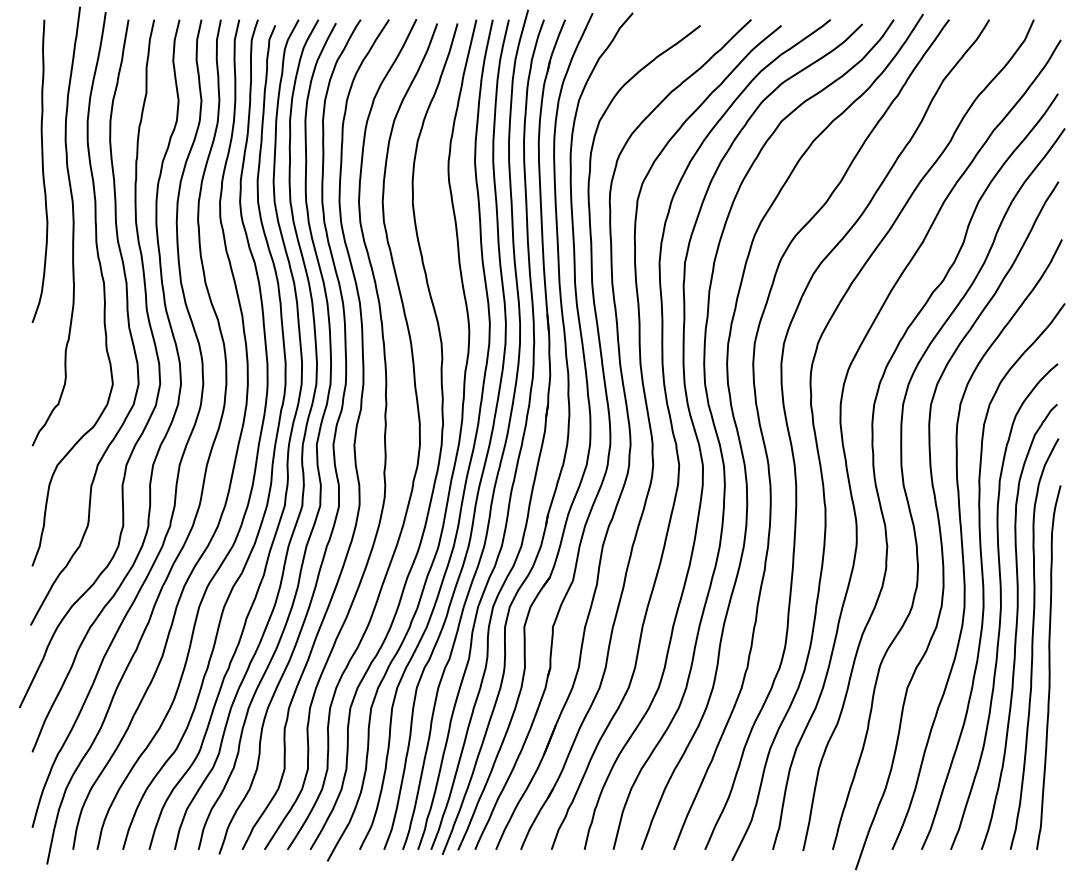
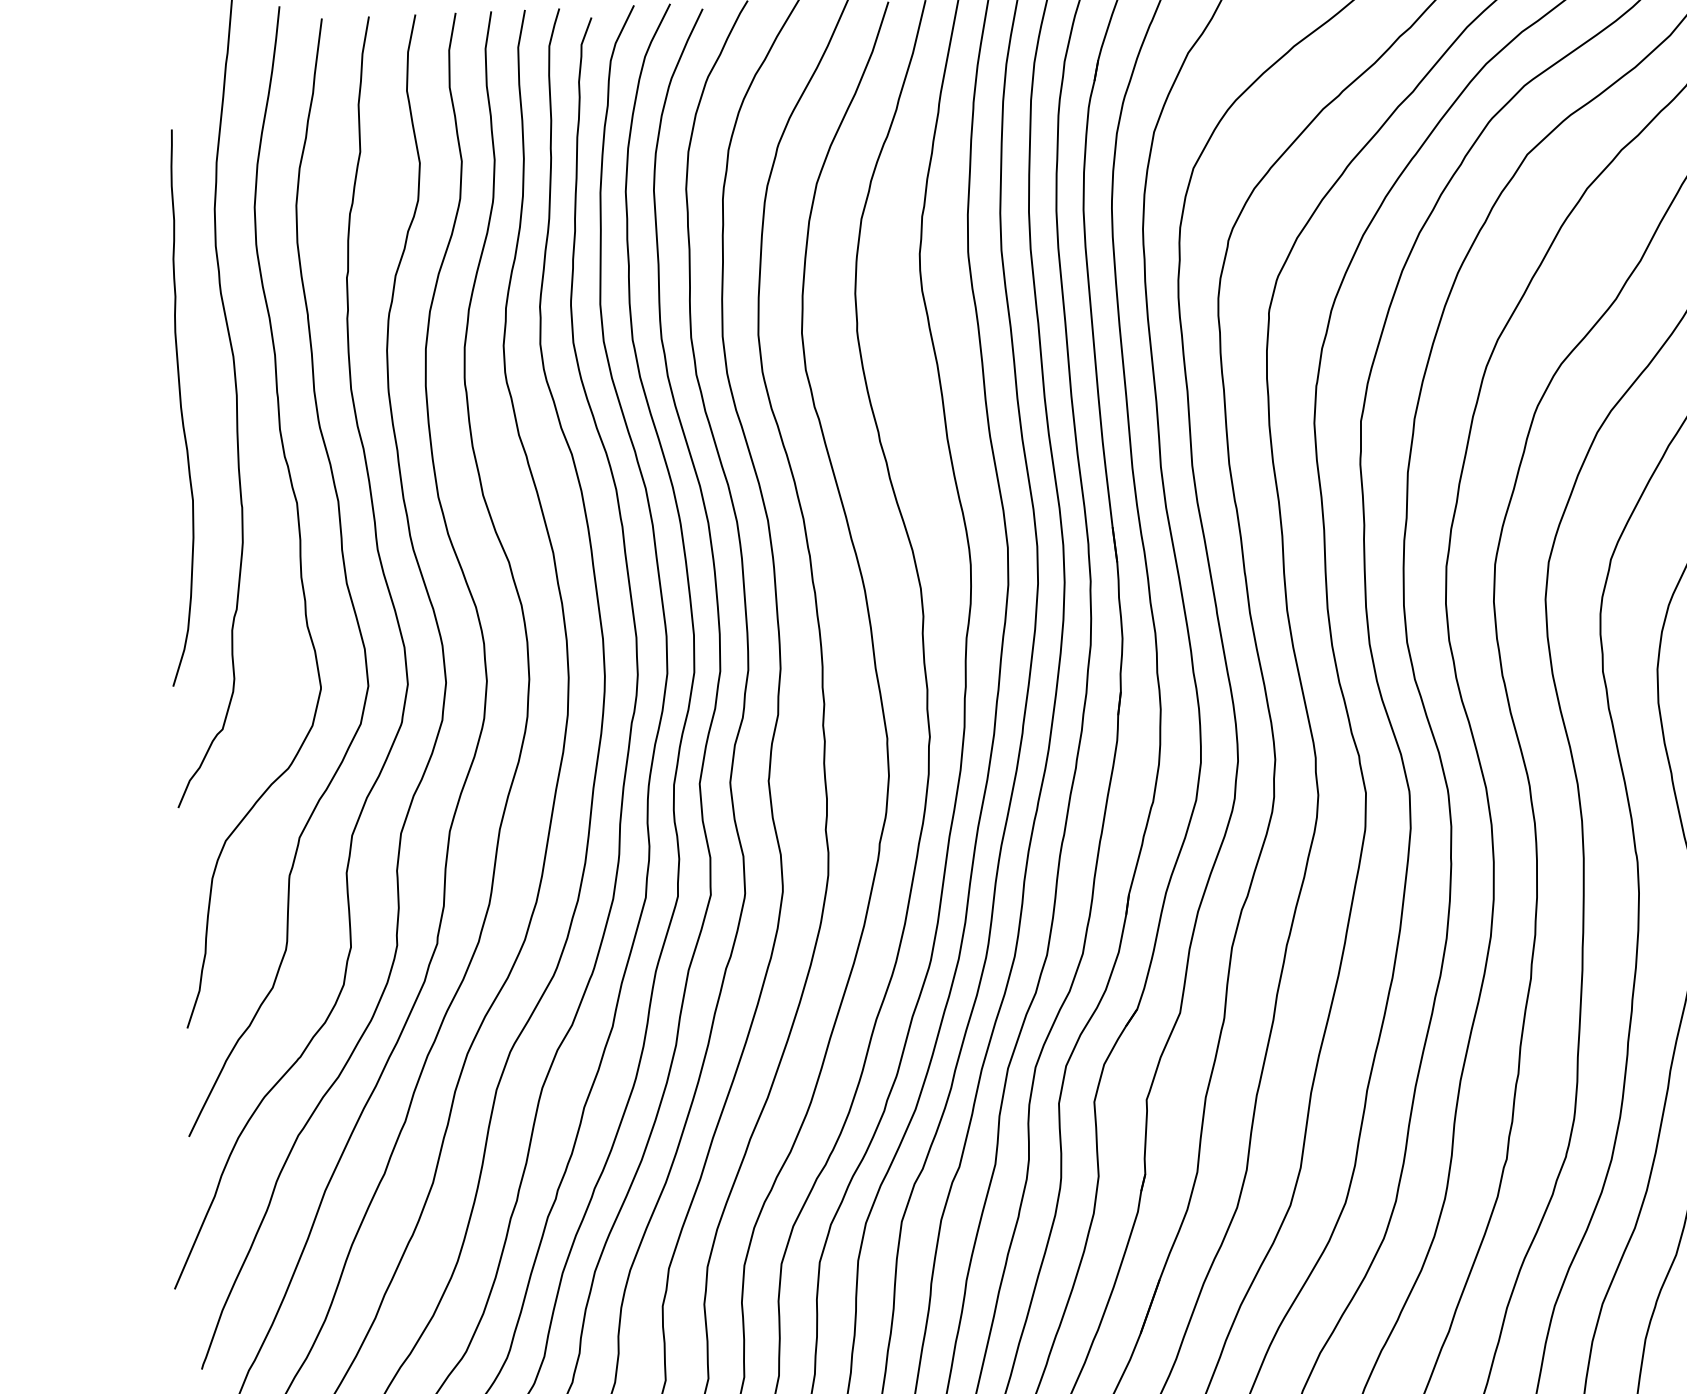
curve: (42, 170) -> (179, 406), moved

